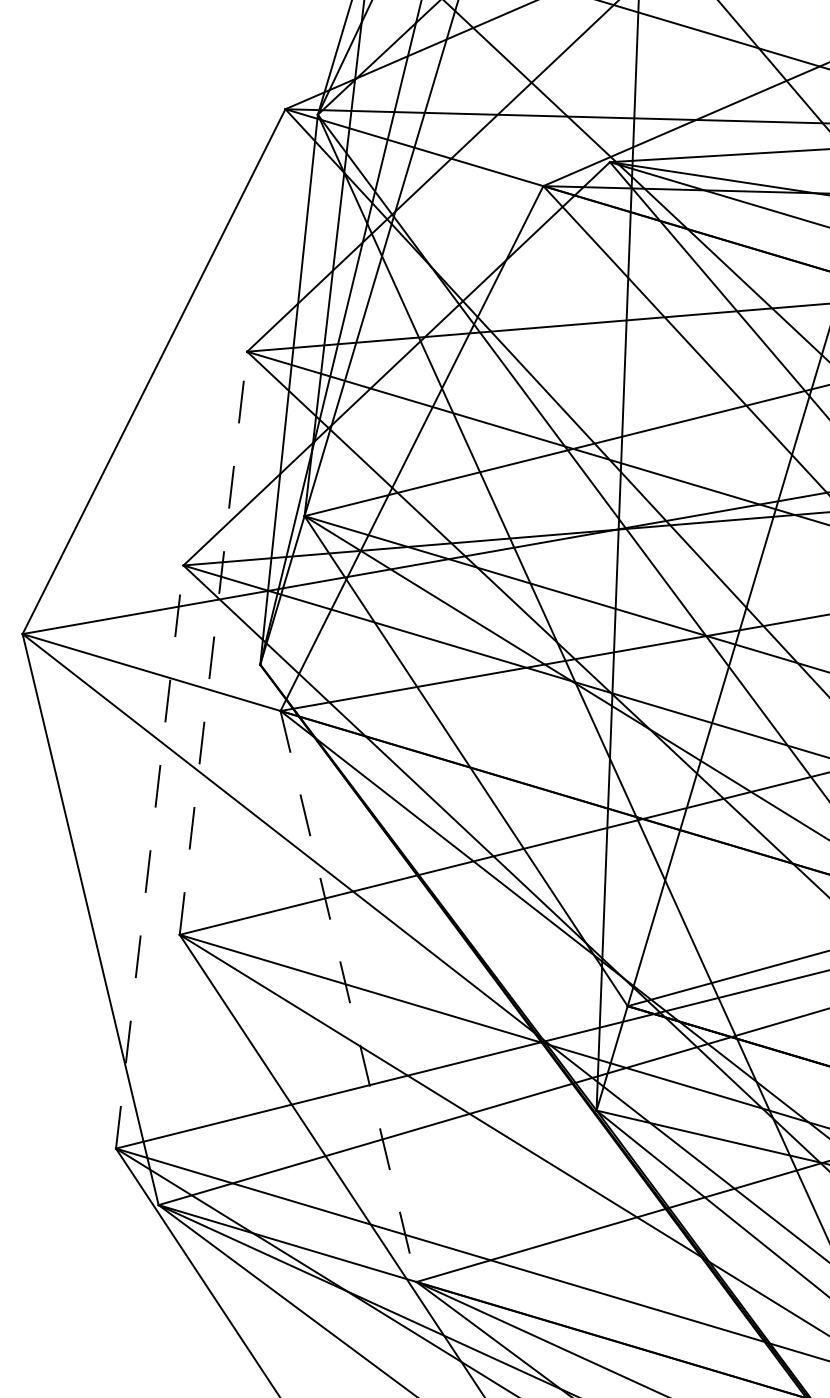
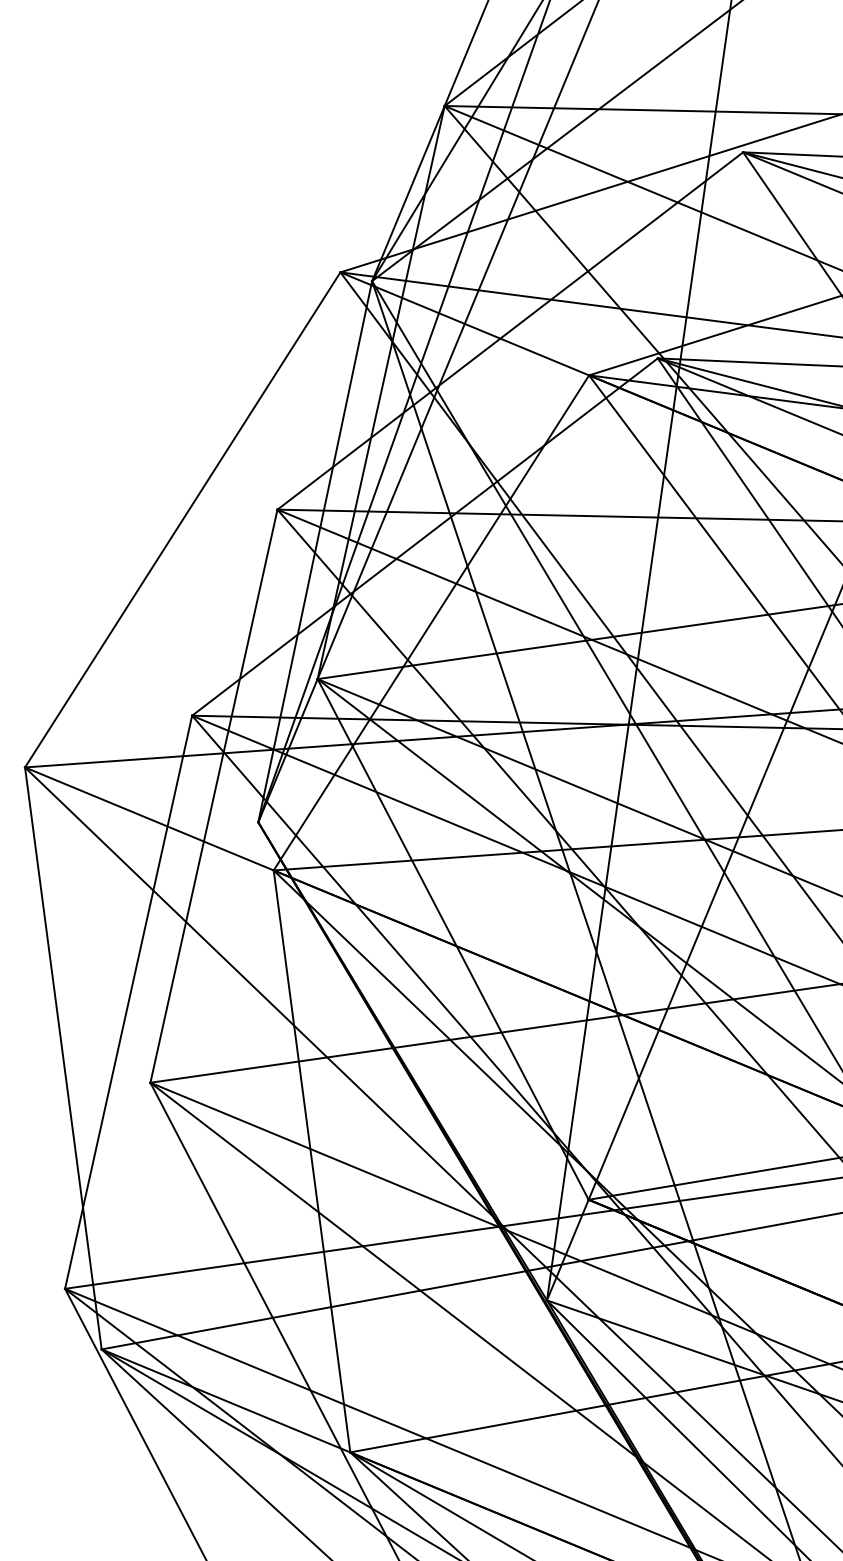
line: (213, 642) -> (214, 795), dashed -> solid
line: (149, 856) -> (128, 1001), dashed -> solid
line: (349, 996) -> (312, 1161), dashed -> solid

